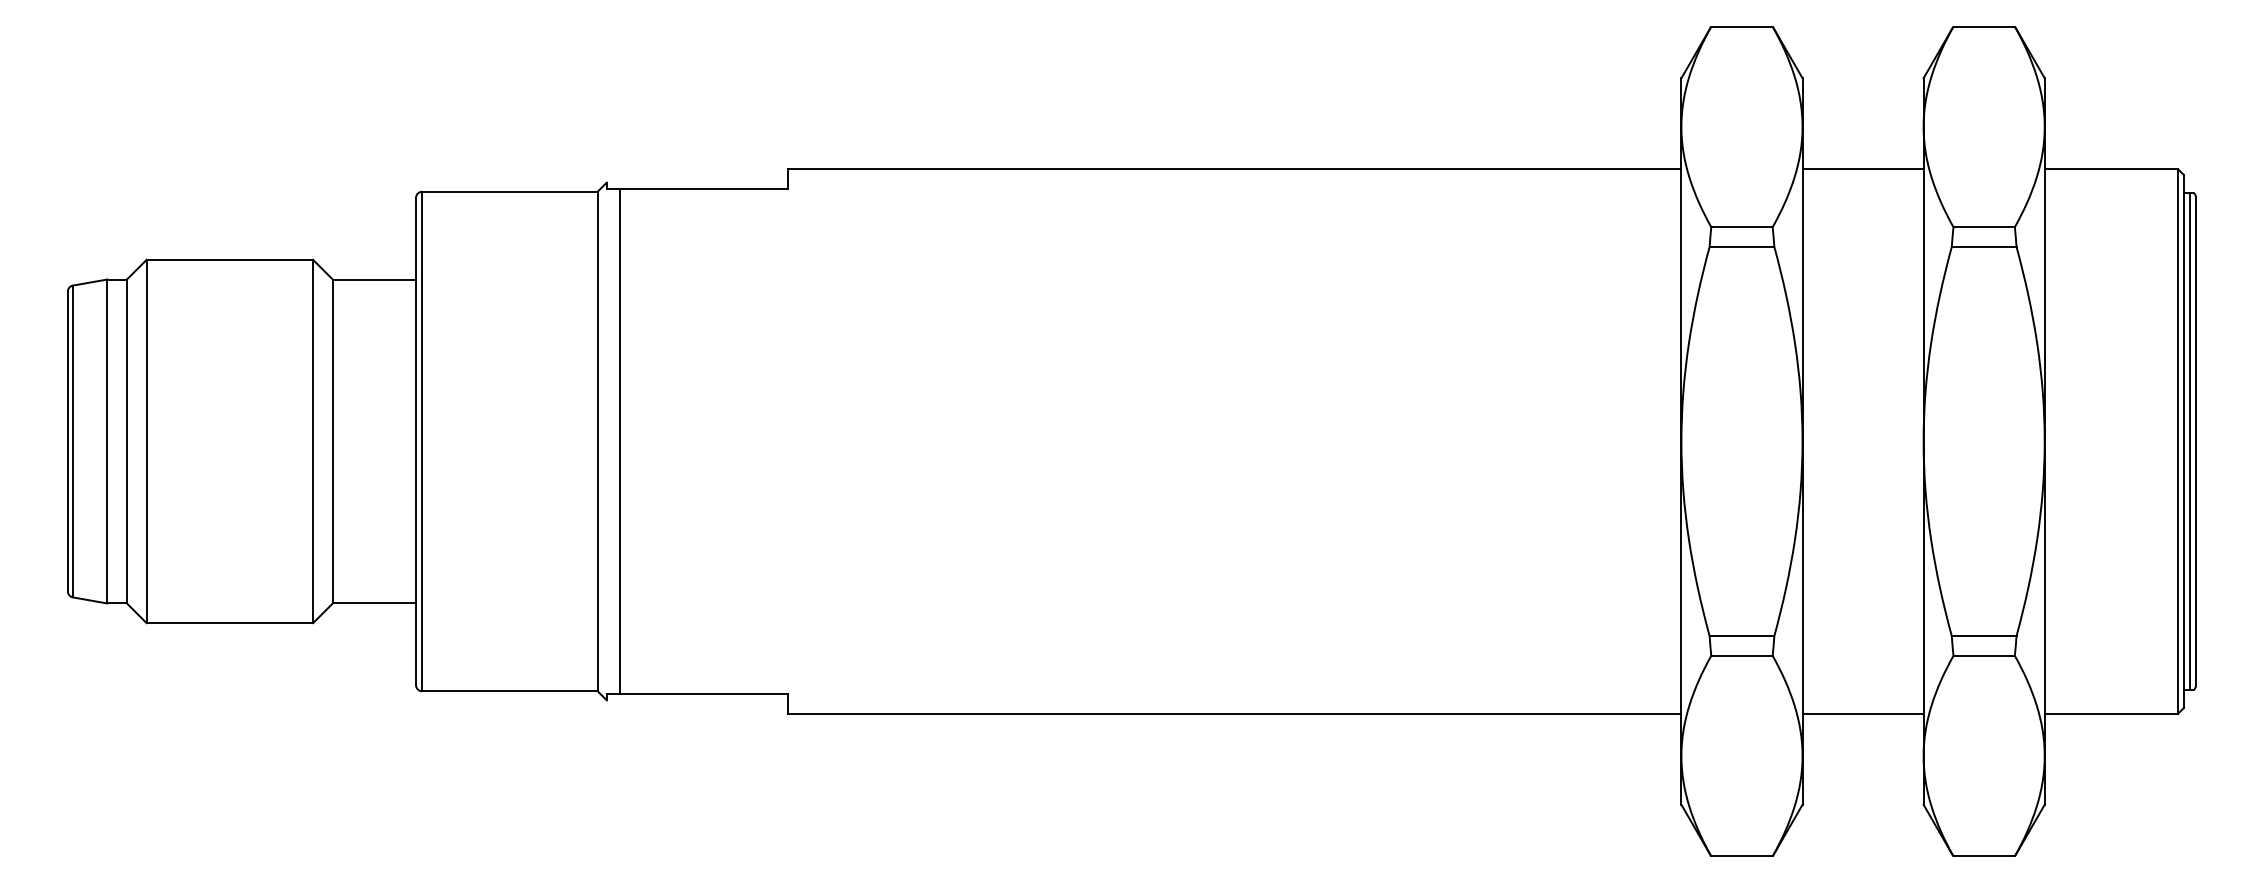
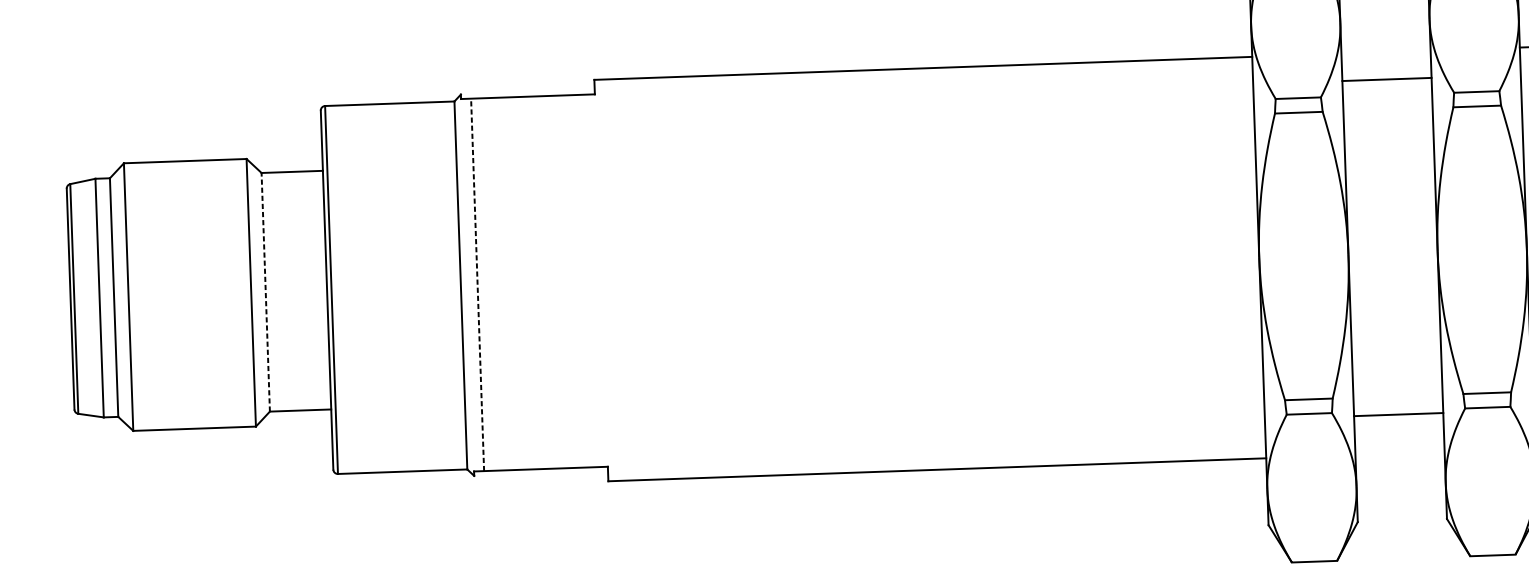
line: (1862, 169) -> (1386, 79), moved
line: (332, 441) -> (265, 292), solid -> dashed
line: (620, 441) -> (477, 284), solid -> dashed
line: (1862, 713) -> (1398, 414), moved

